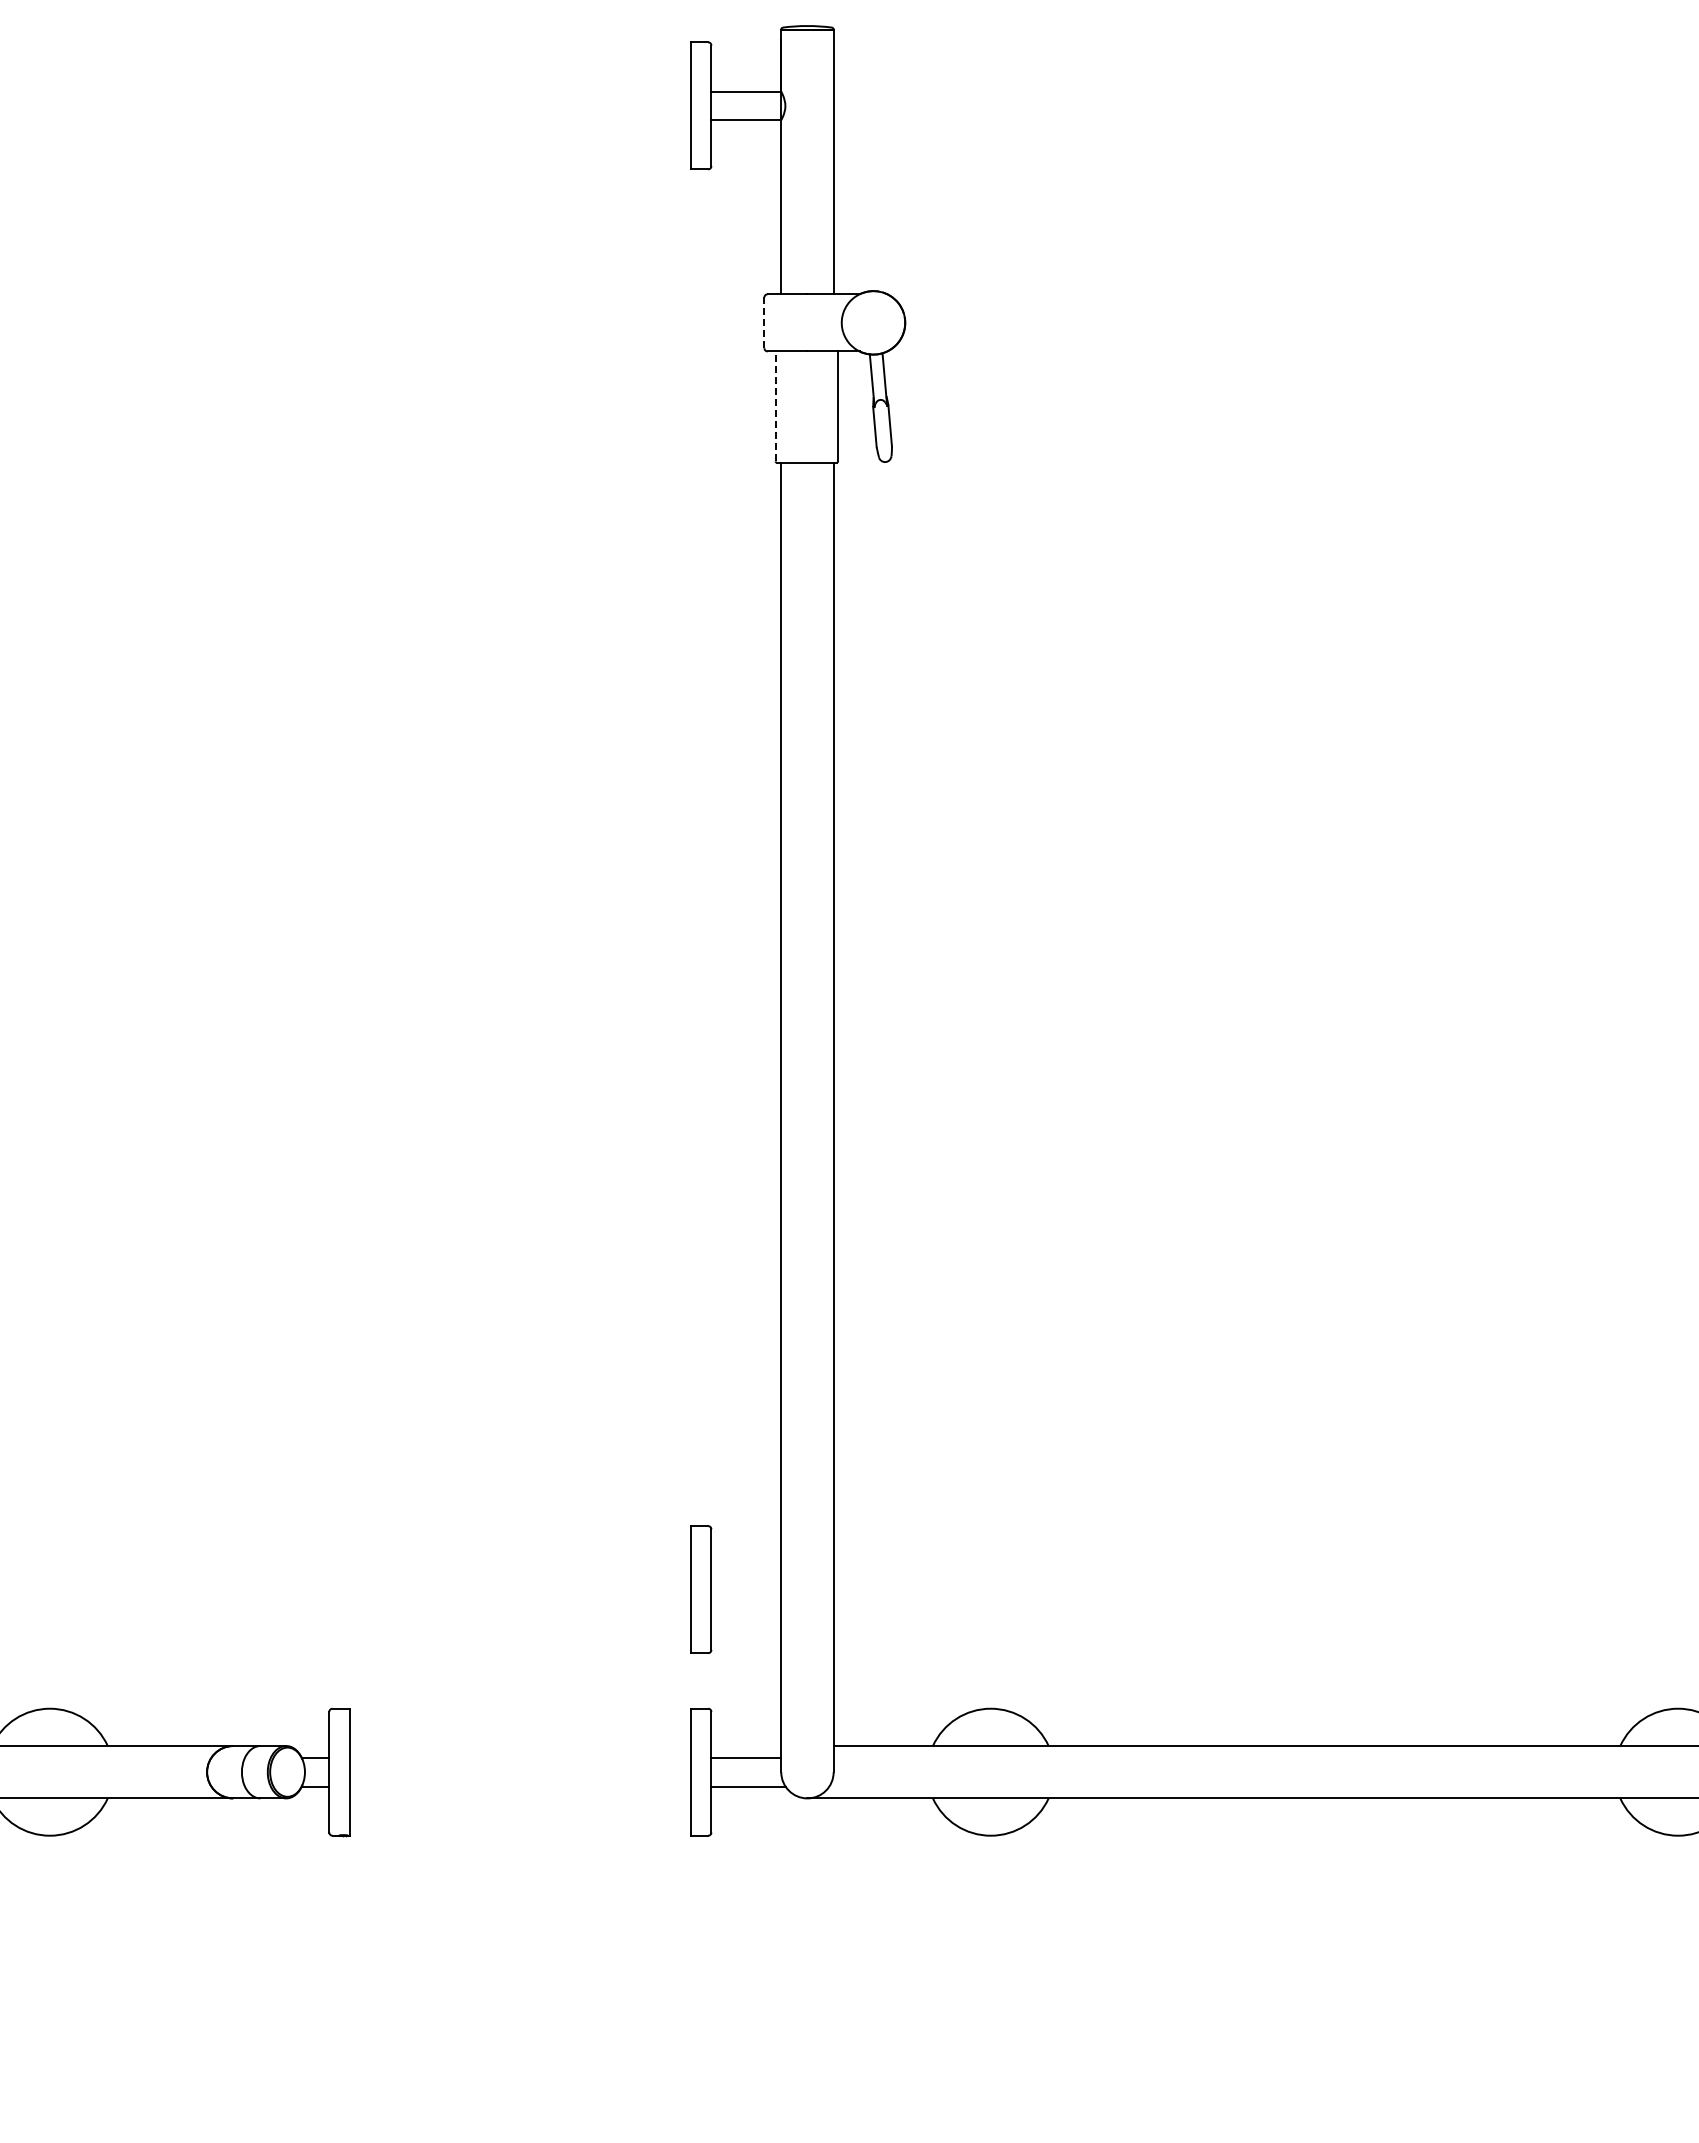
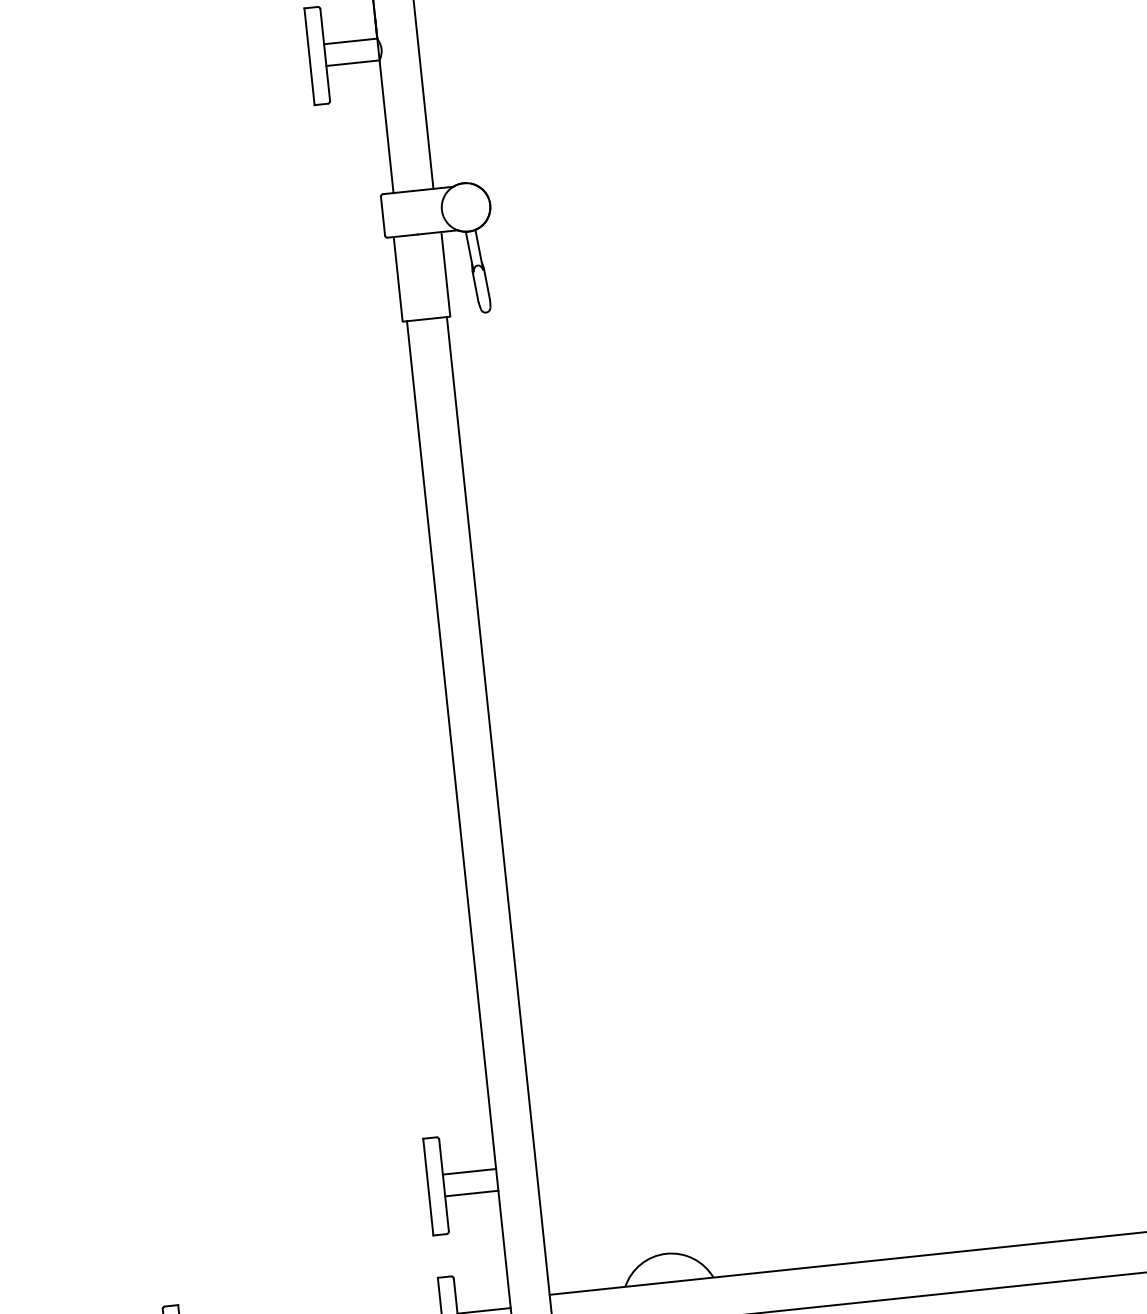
line: (764, 322) -> (383, 215), dashed -> solid
line: (775, 405) -> (398, 278), dashed -> solid
line: (746, 1575) -> (469, 1171), added
line: (746, 1603) -> (471, 1193), added

